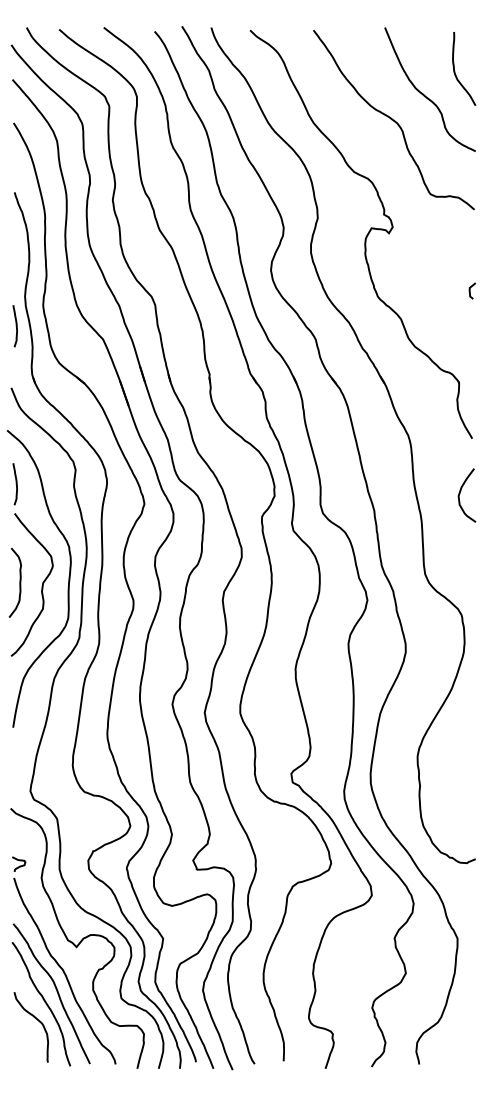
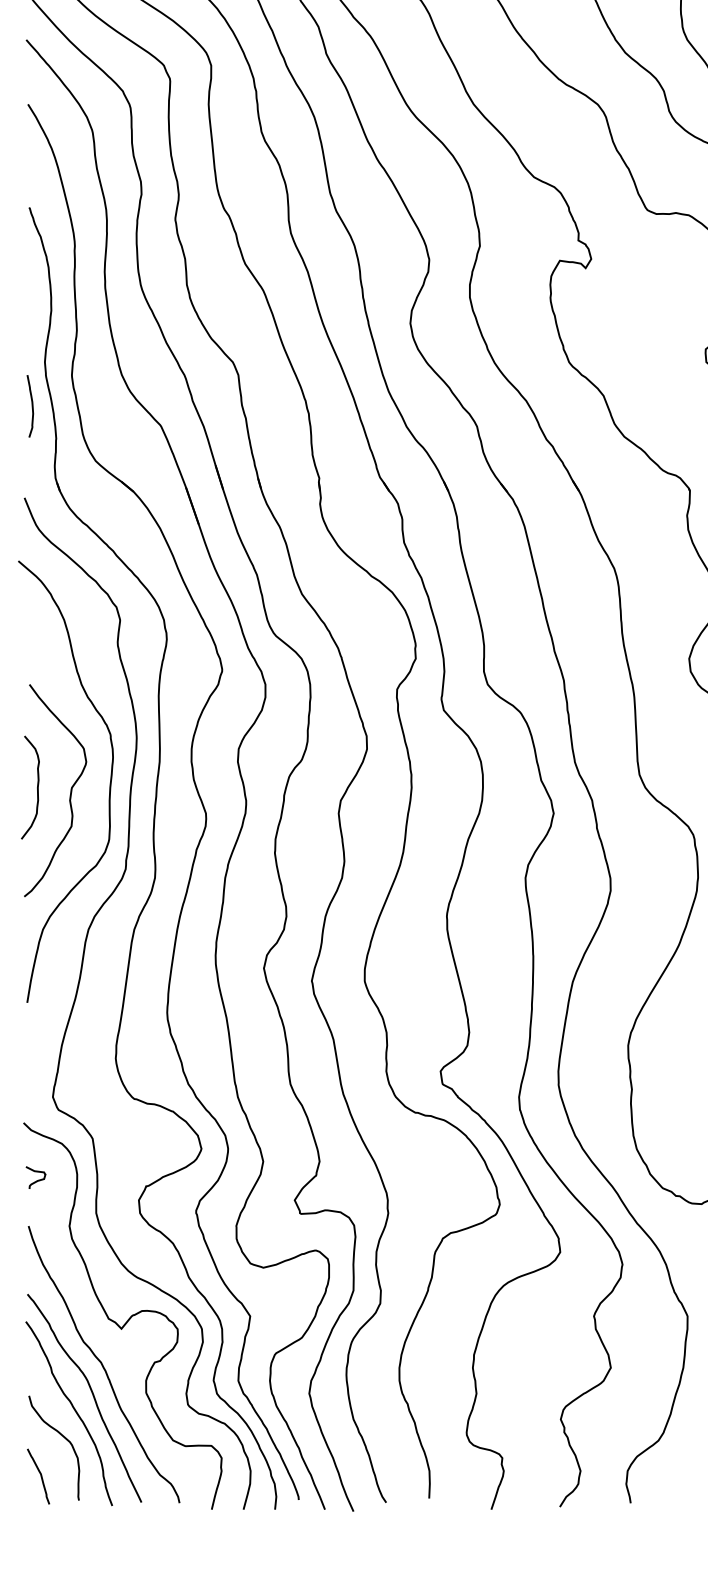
curve: (15, 484) -> (30, 641), removed
curve: (19, 861) -> (36, 1173), moved
curve: (21, 1046) -> (39, 1476), added

